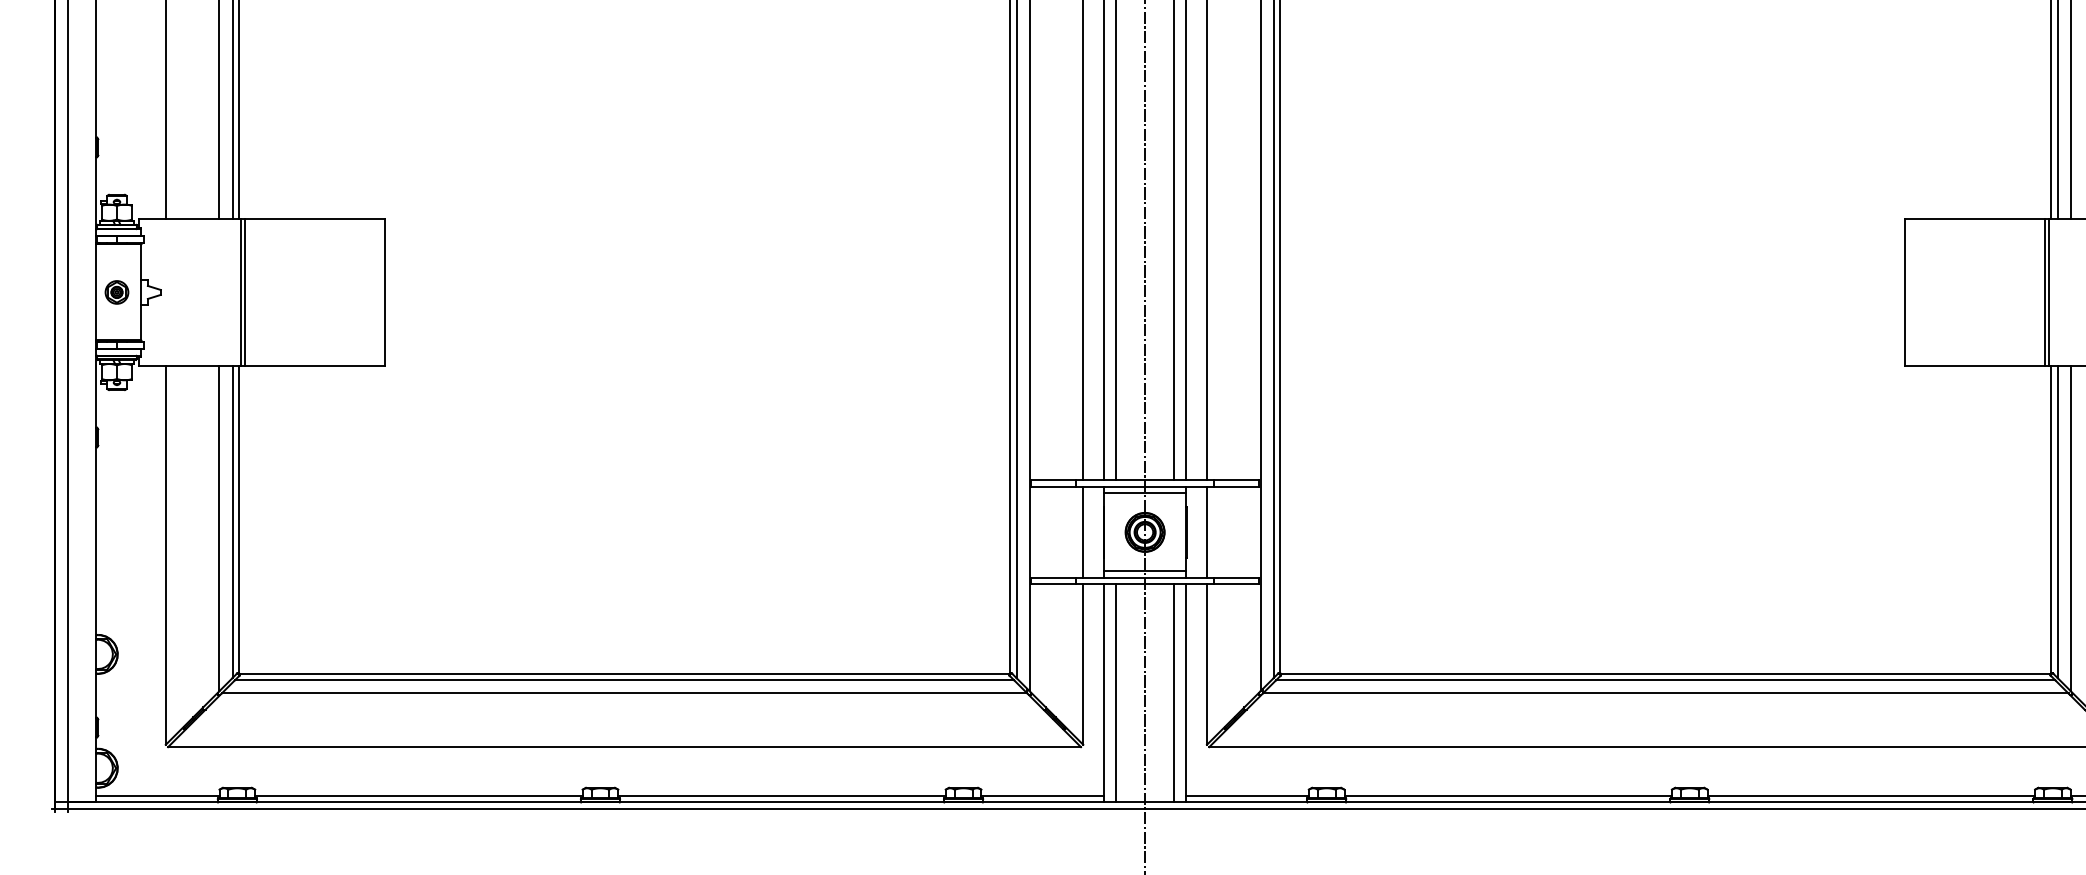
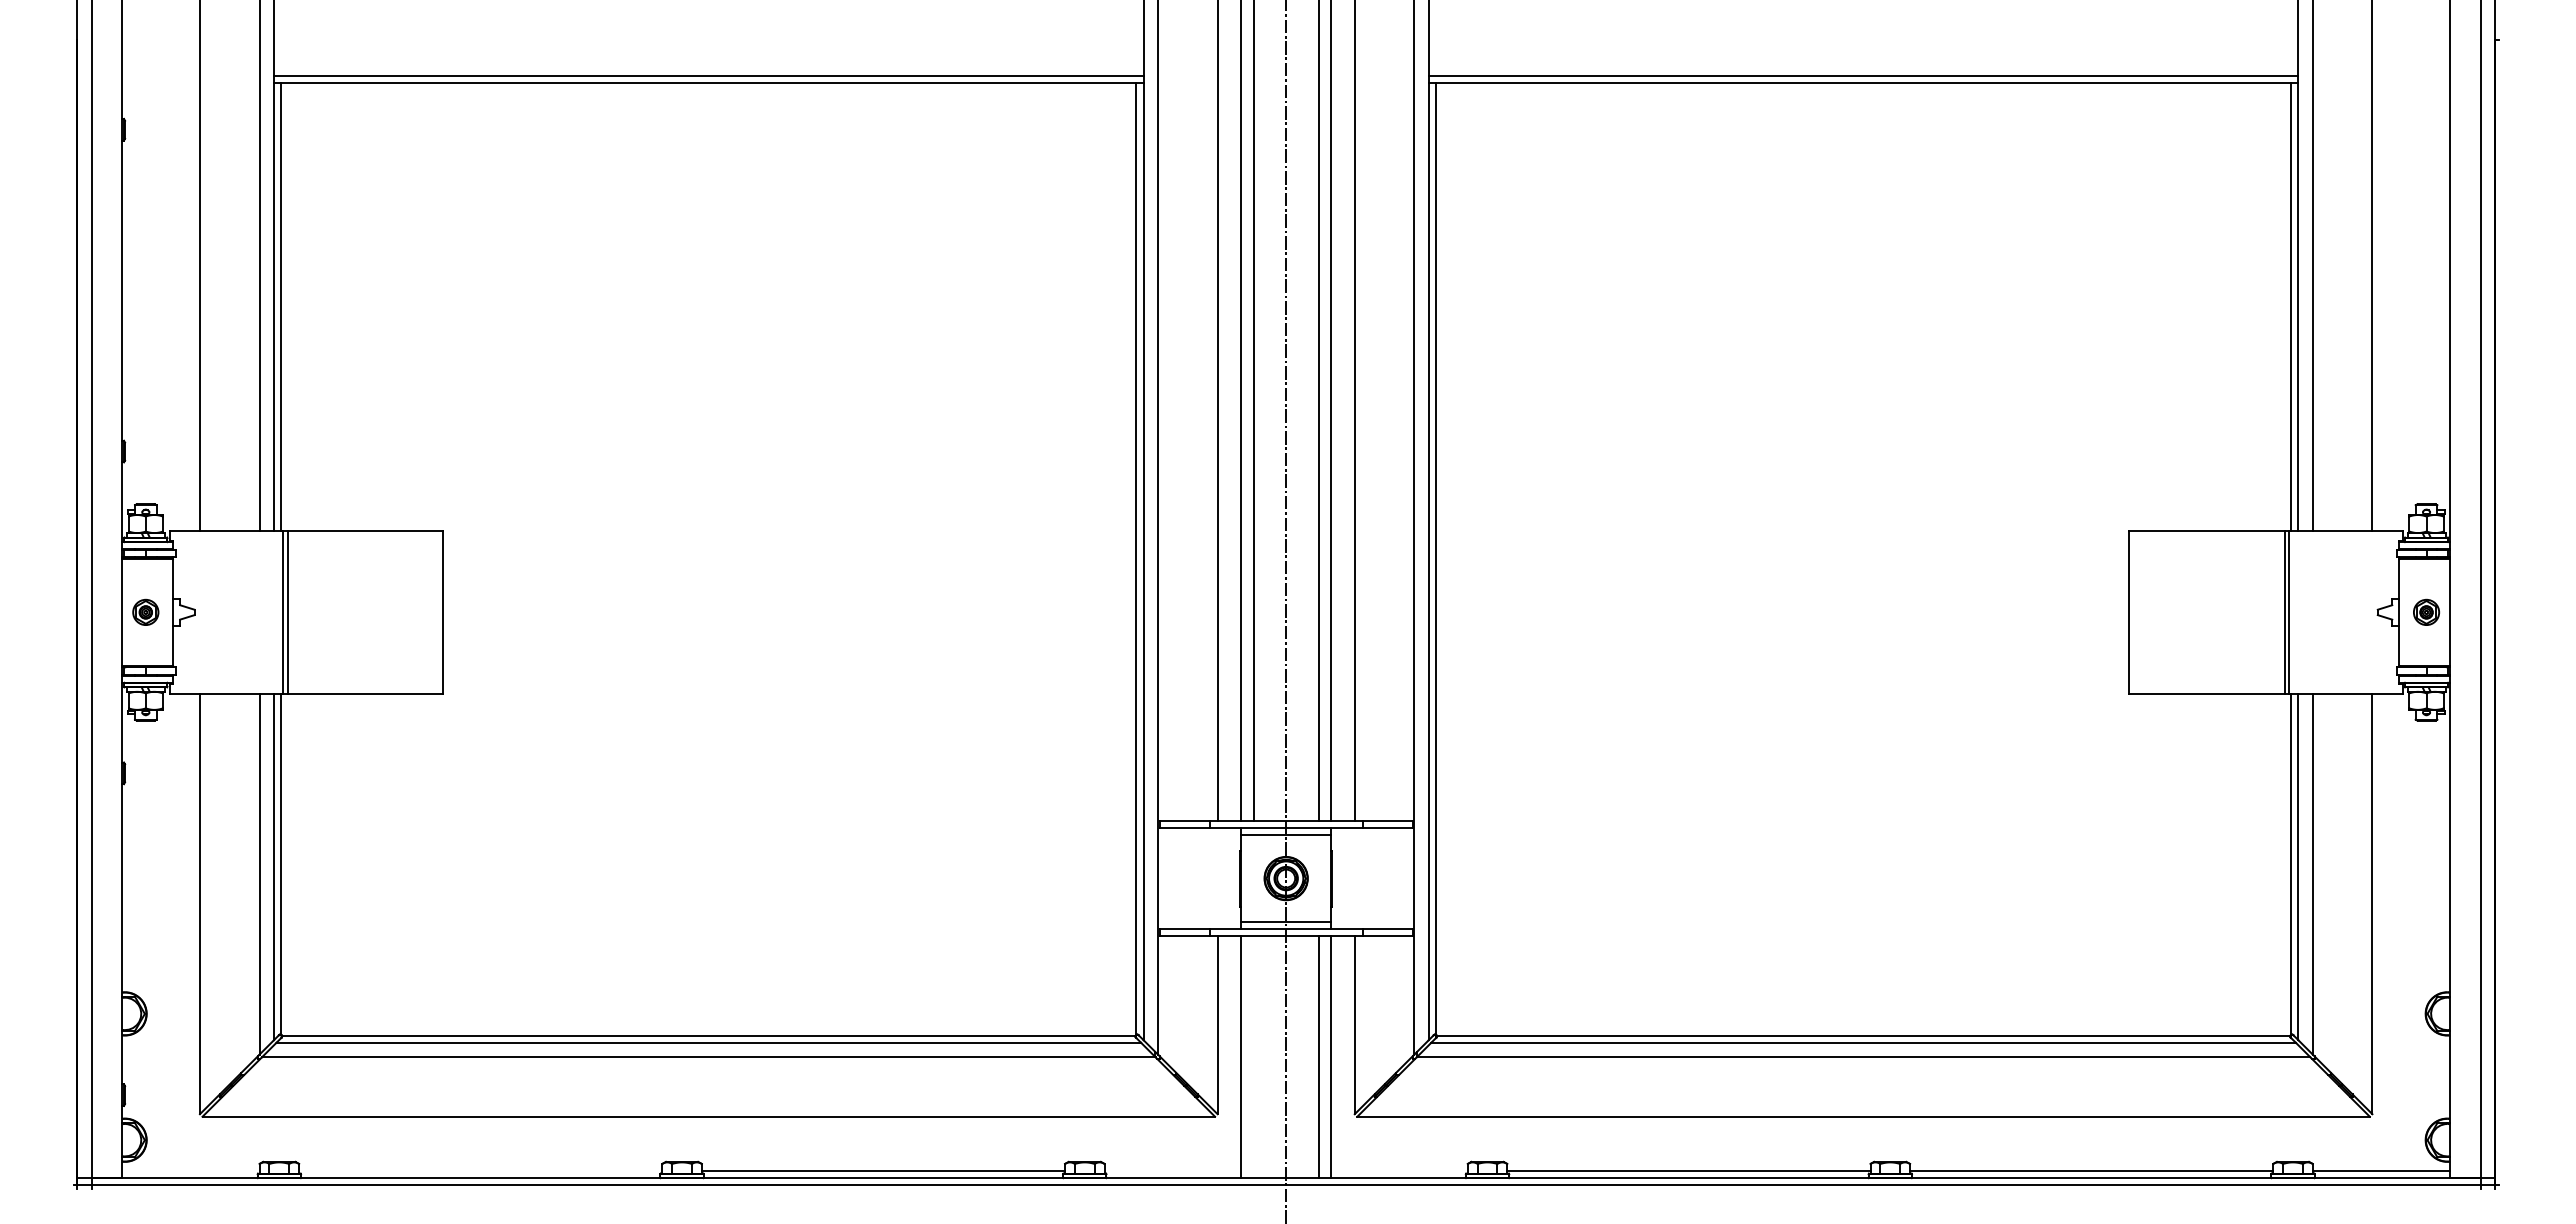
line: (1083, 532) -> (1217, 878), removed
line: (1206, 532) -> (1354, 878), removed
line: (1115, 693) -> (1253, 1057), removed
line: (157, 795) -> (190, 1170), removed
line: (418, 795) -> (480, 1170), removed
line: (1042, 795) -> (1172, 1170), removed
line: (1247, 795) -> (1399, 1170), removed

